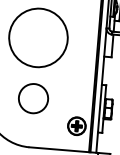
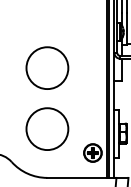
circle: (38, 38) -> (47, 68), size x0.71
circle: (33, 98) -> (47, 128), size x1.43

